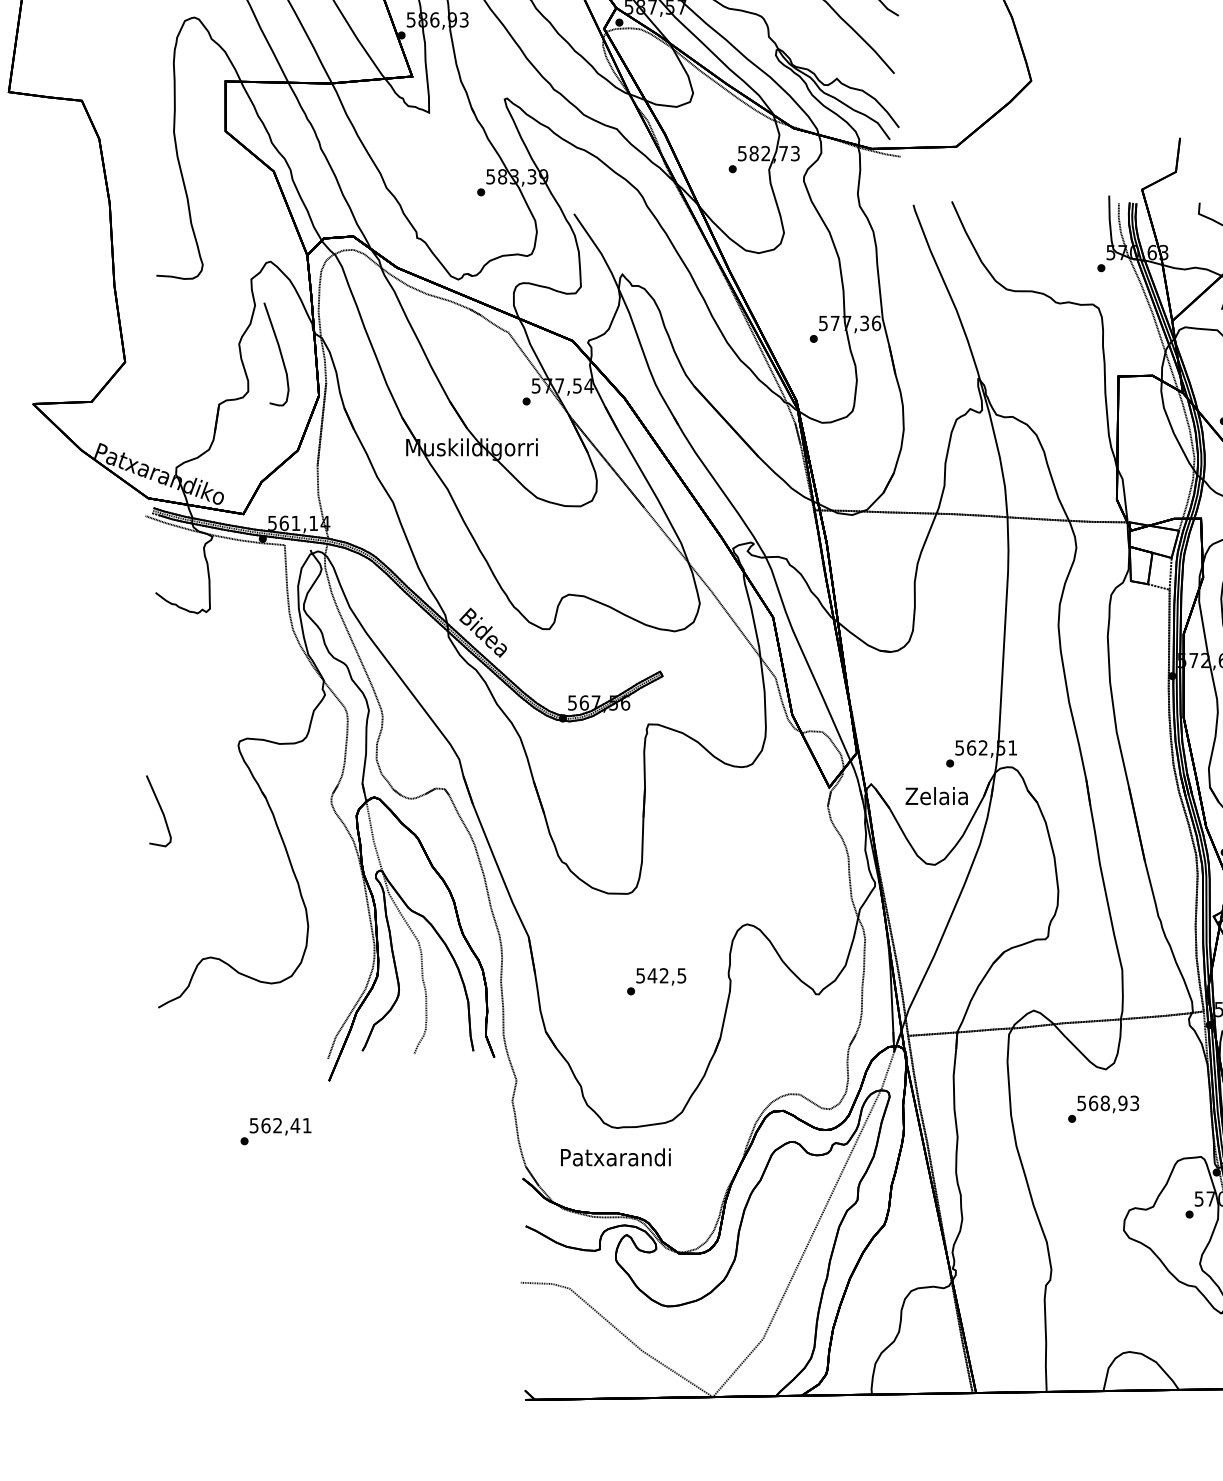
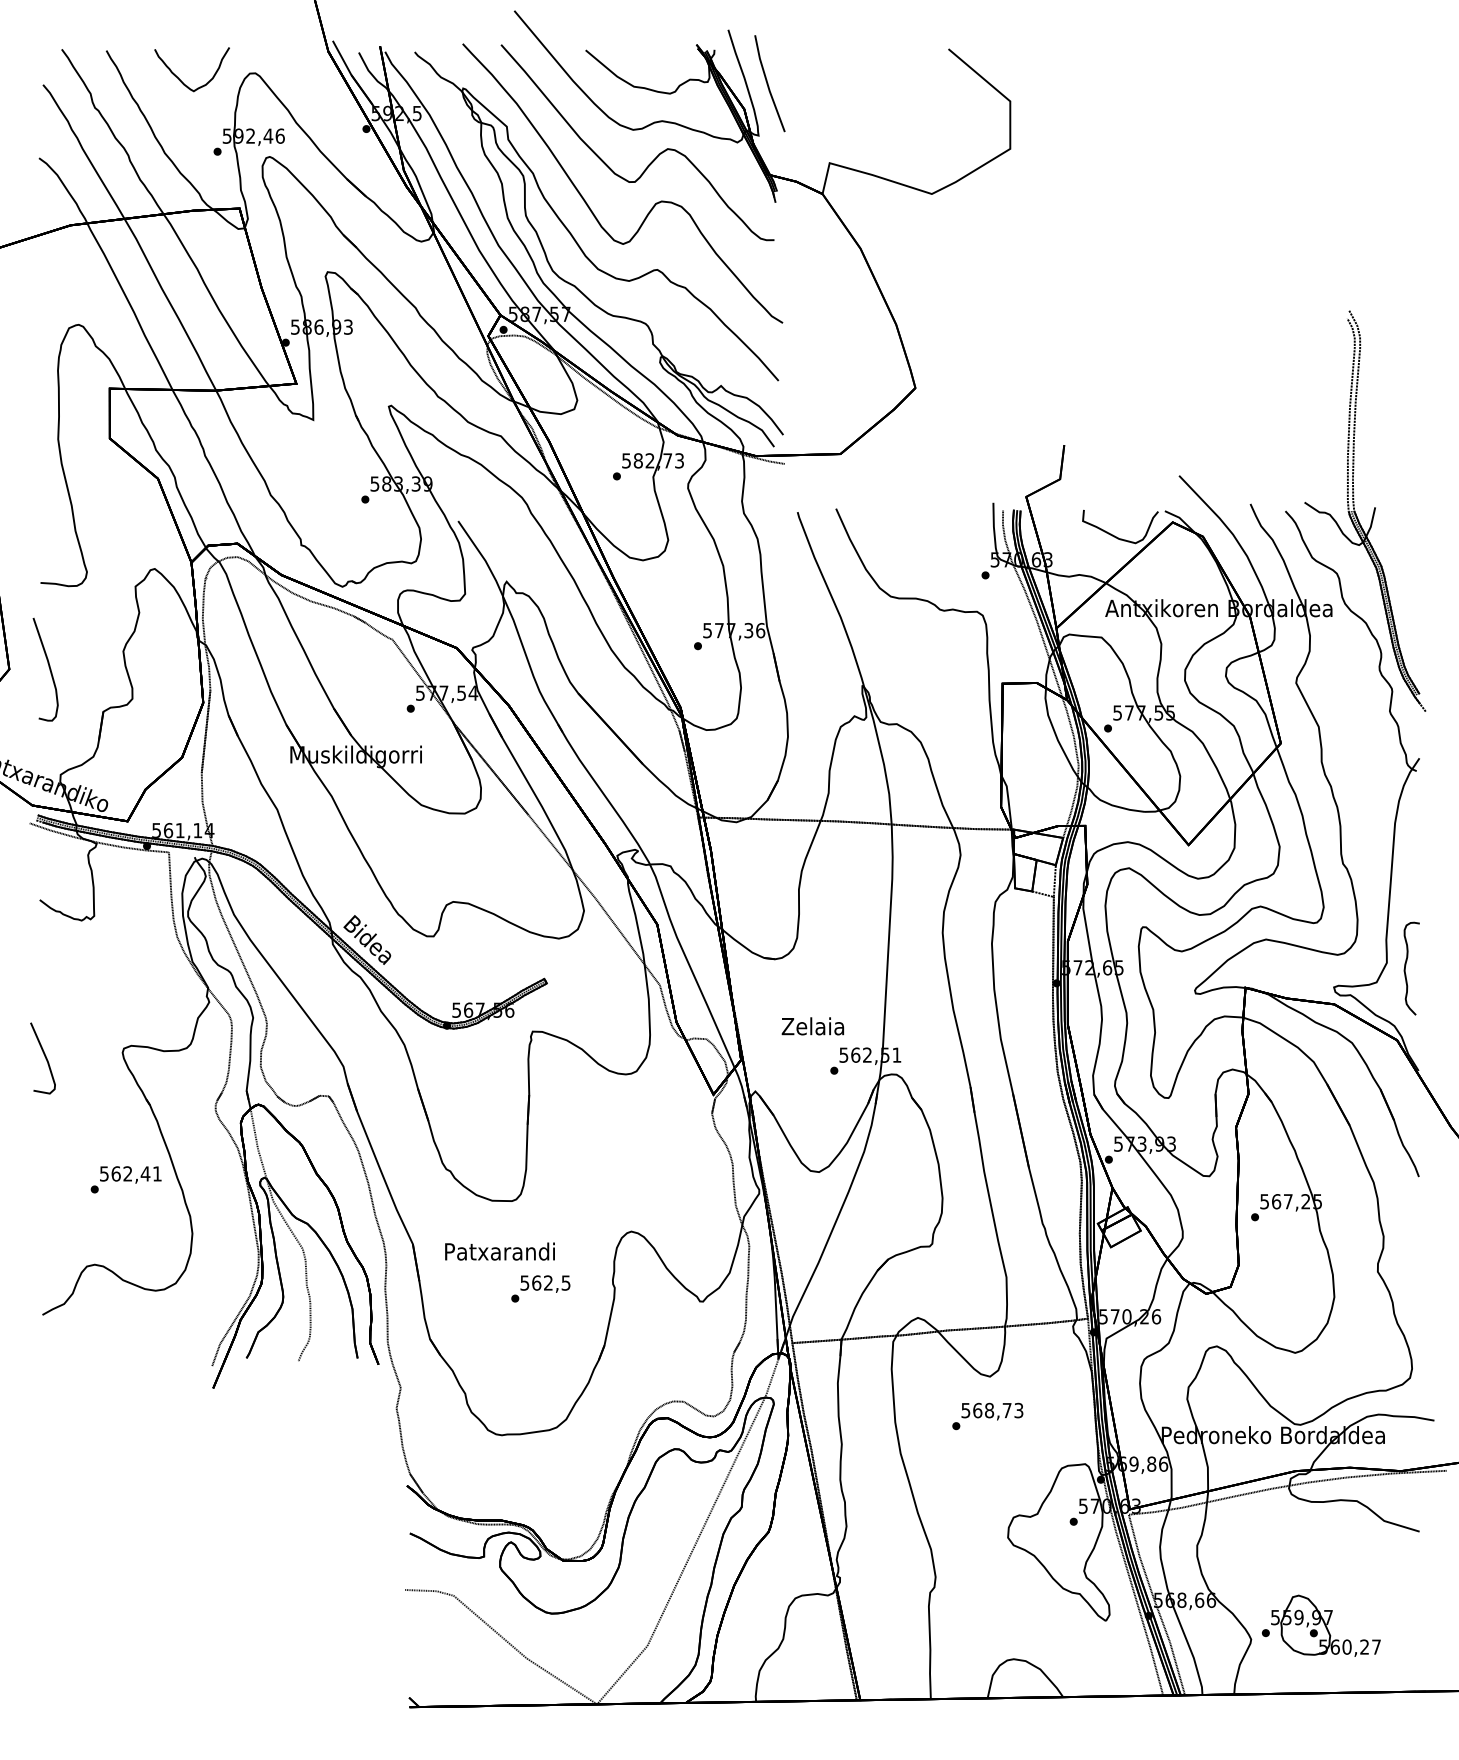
curve: (279, 352) -> (48, 667), moved
text: (936, 796) -> (812, 1026), moved
curve: (160, 809) -> (44, 1056), moved
text: (652, 975) -> (536, 1282), 542,5 -> 562,5
text: (1122, 1103) -> (1006, 1410), 568,93 -> 568,73
text: (275, 1131) -> (125, 1179), moved
text: (615, 1157) -> (499, 1251), moved

